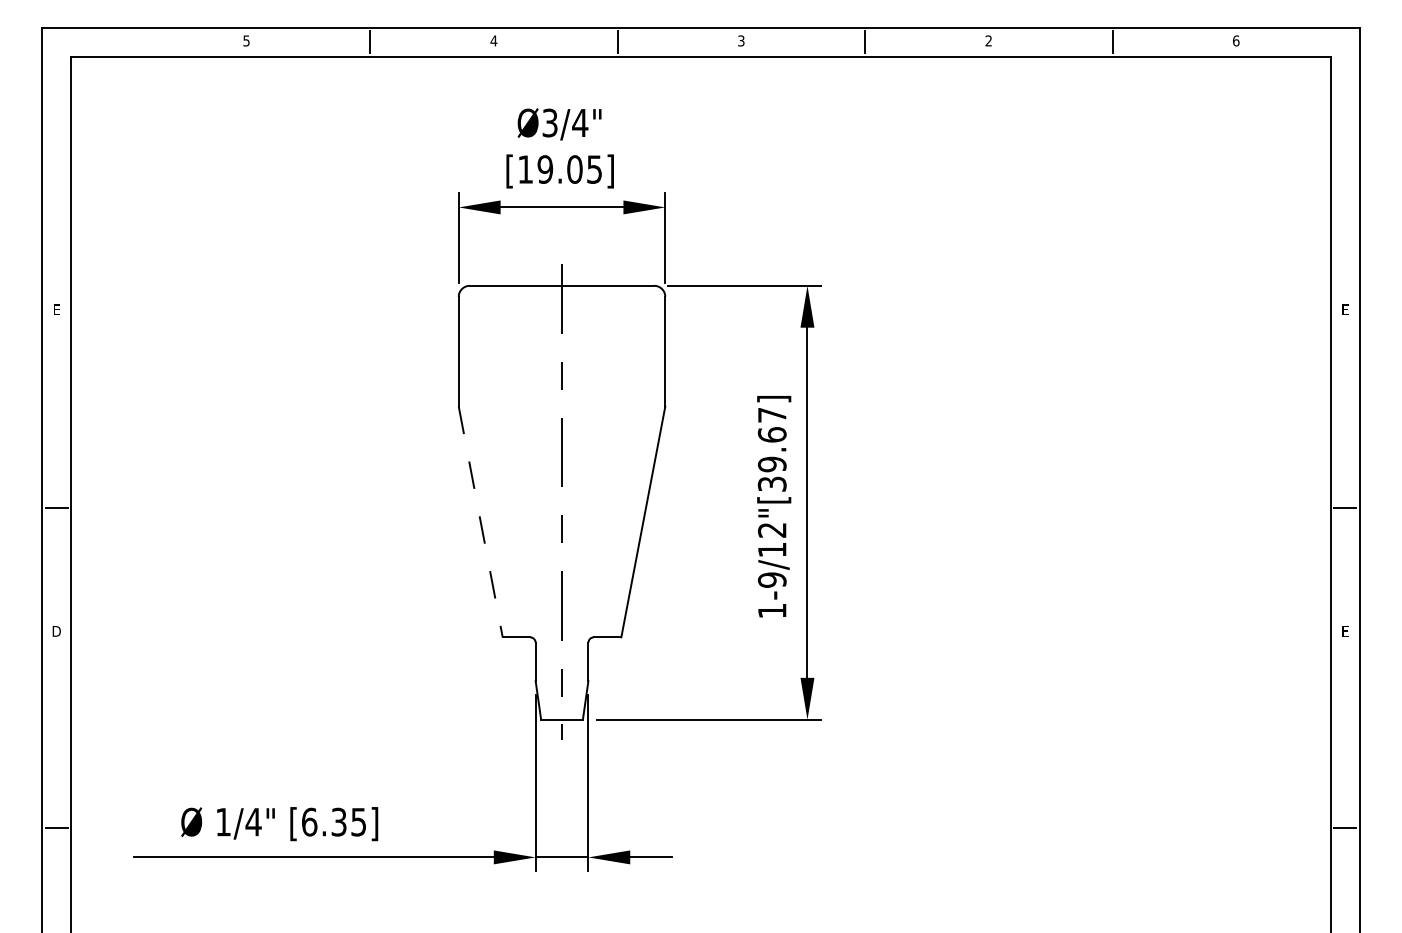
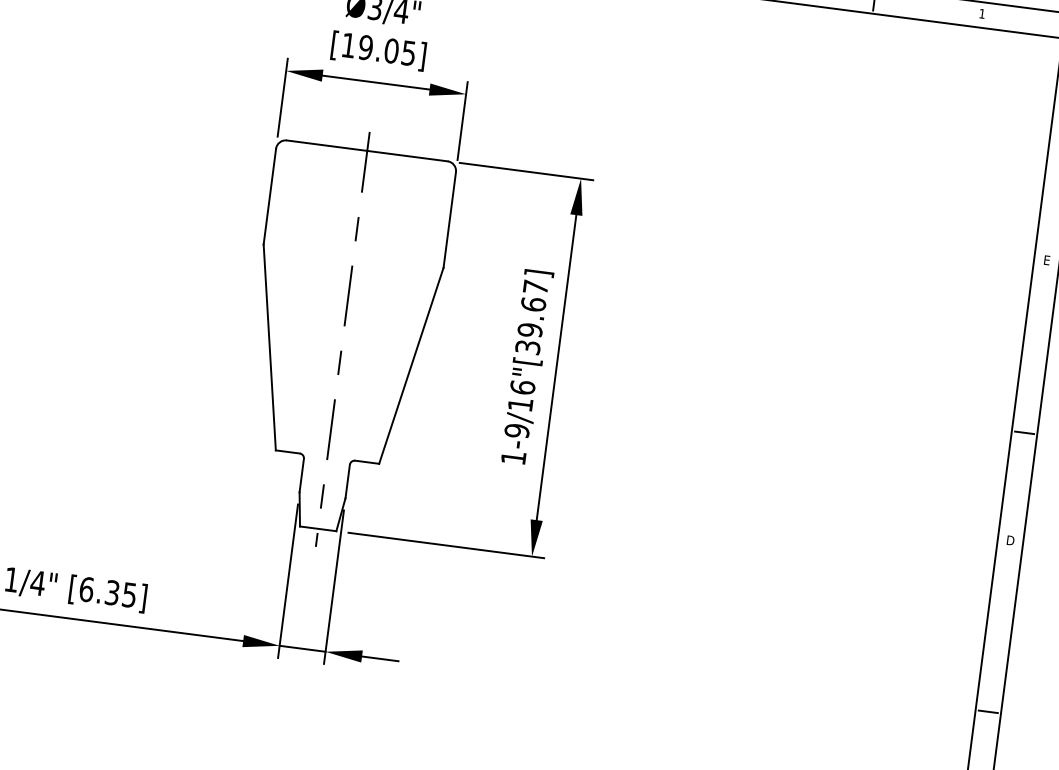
text: (1236, 40) -> (982, 13), 6 -> 1
line: (480, 522) -> (269, 347), dashed -> solid
text: (771, 529) -> (522, 386), 1-9/12"[39.67] -> 1-9/16"[39.67]
text: (1345, 631) -> (1010, 540), E -> D

